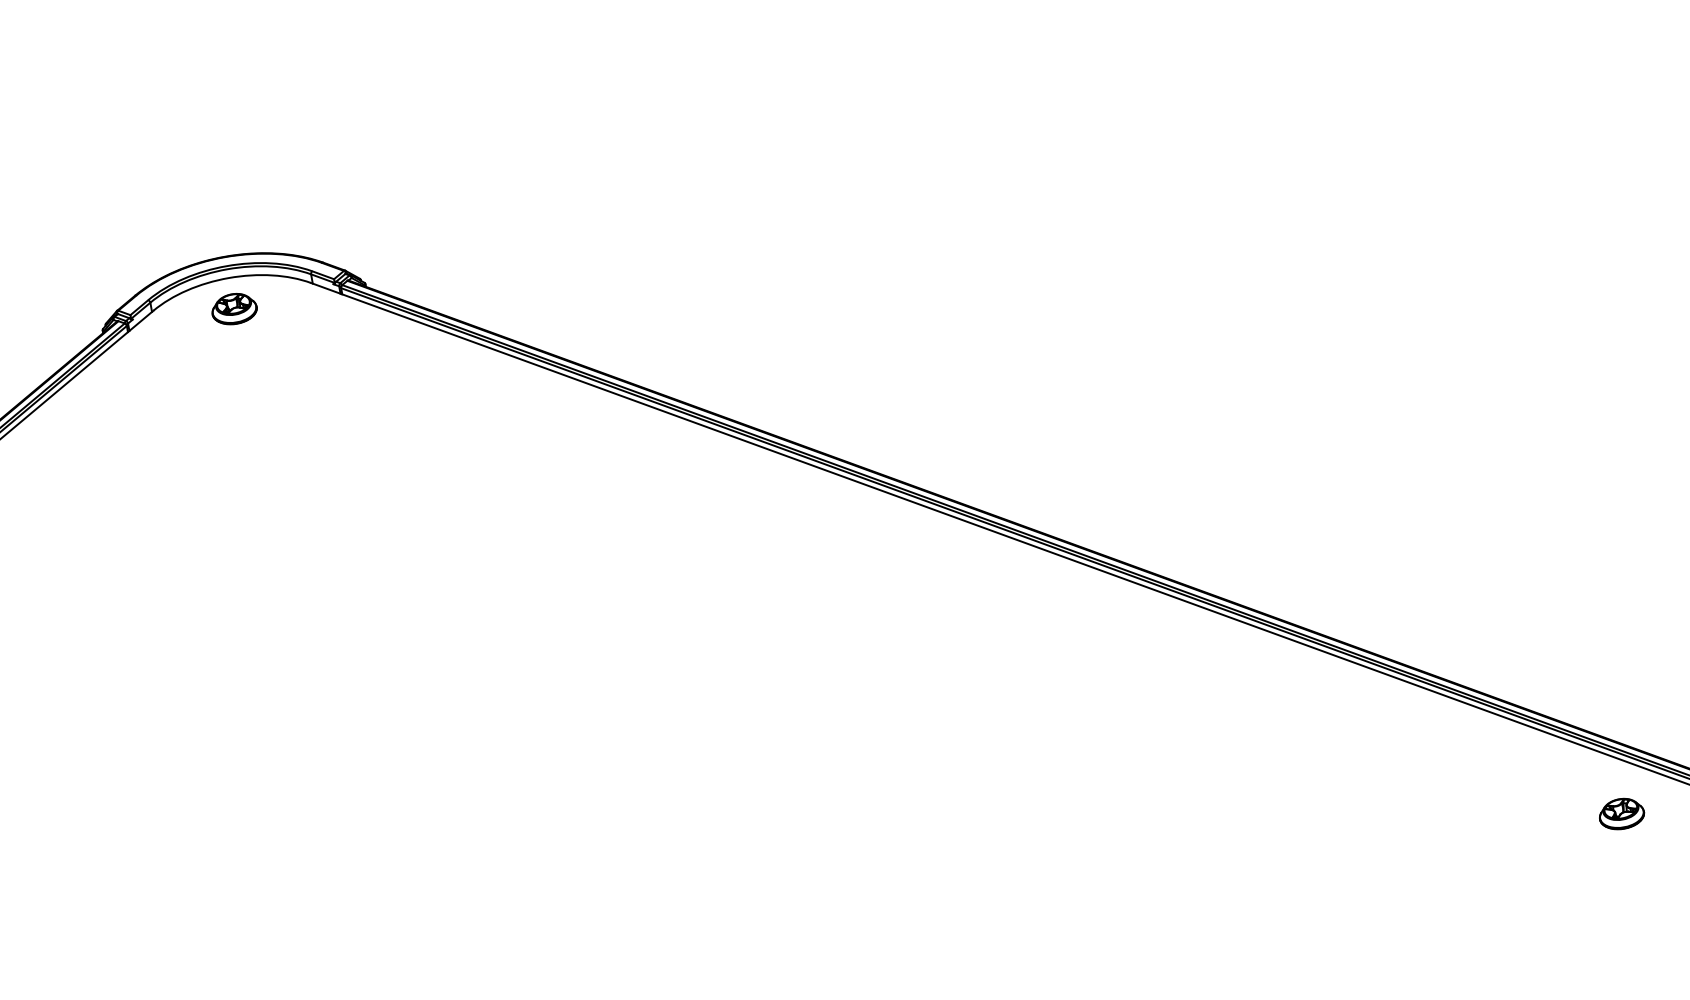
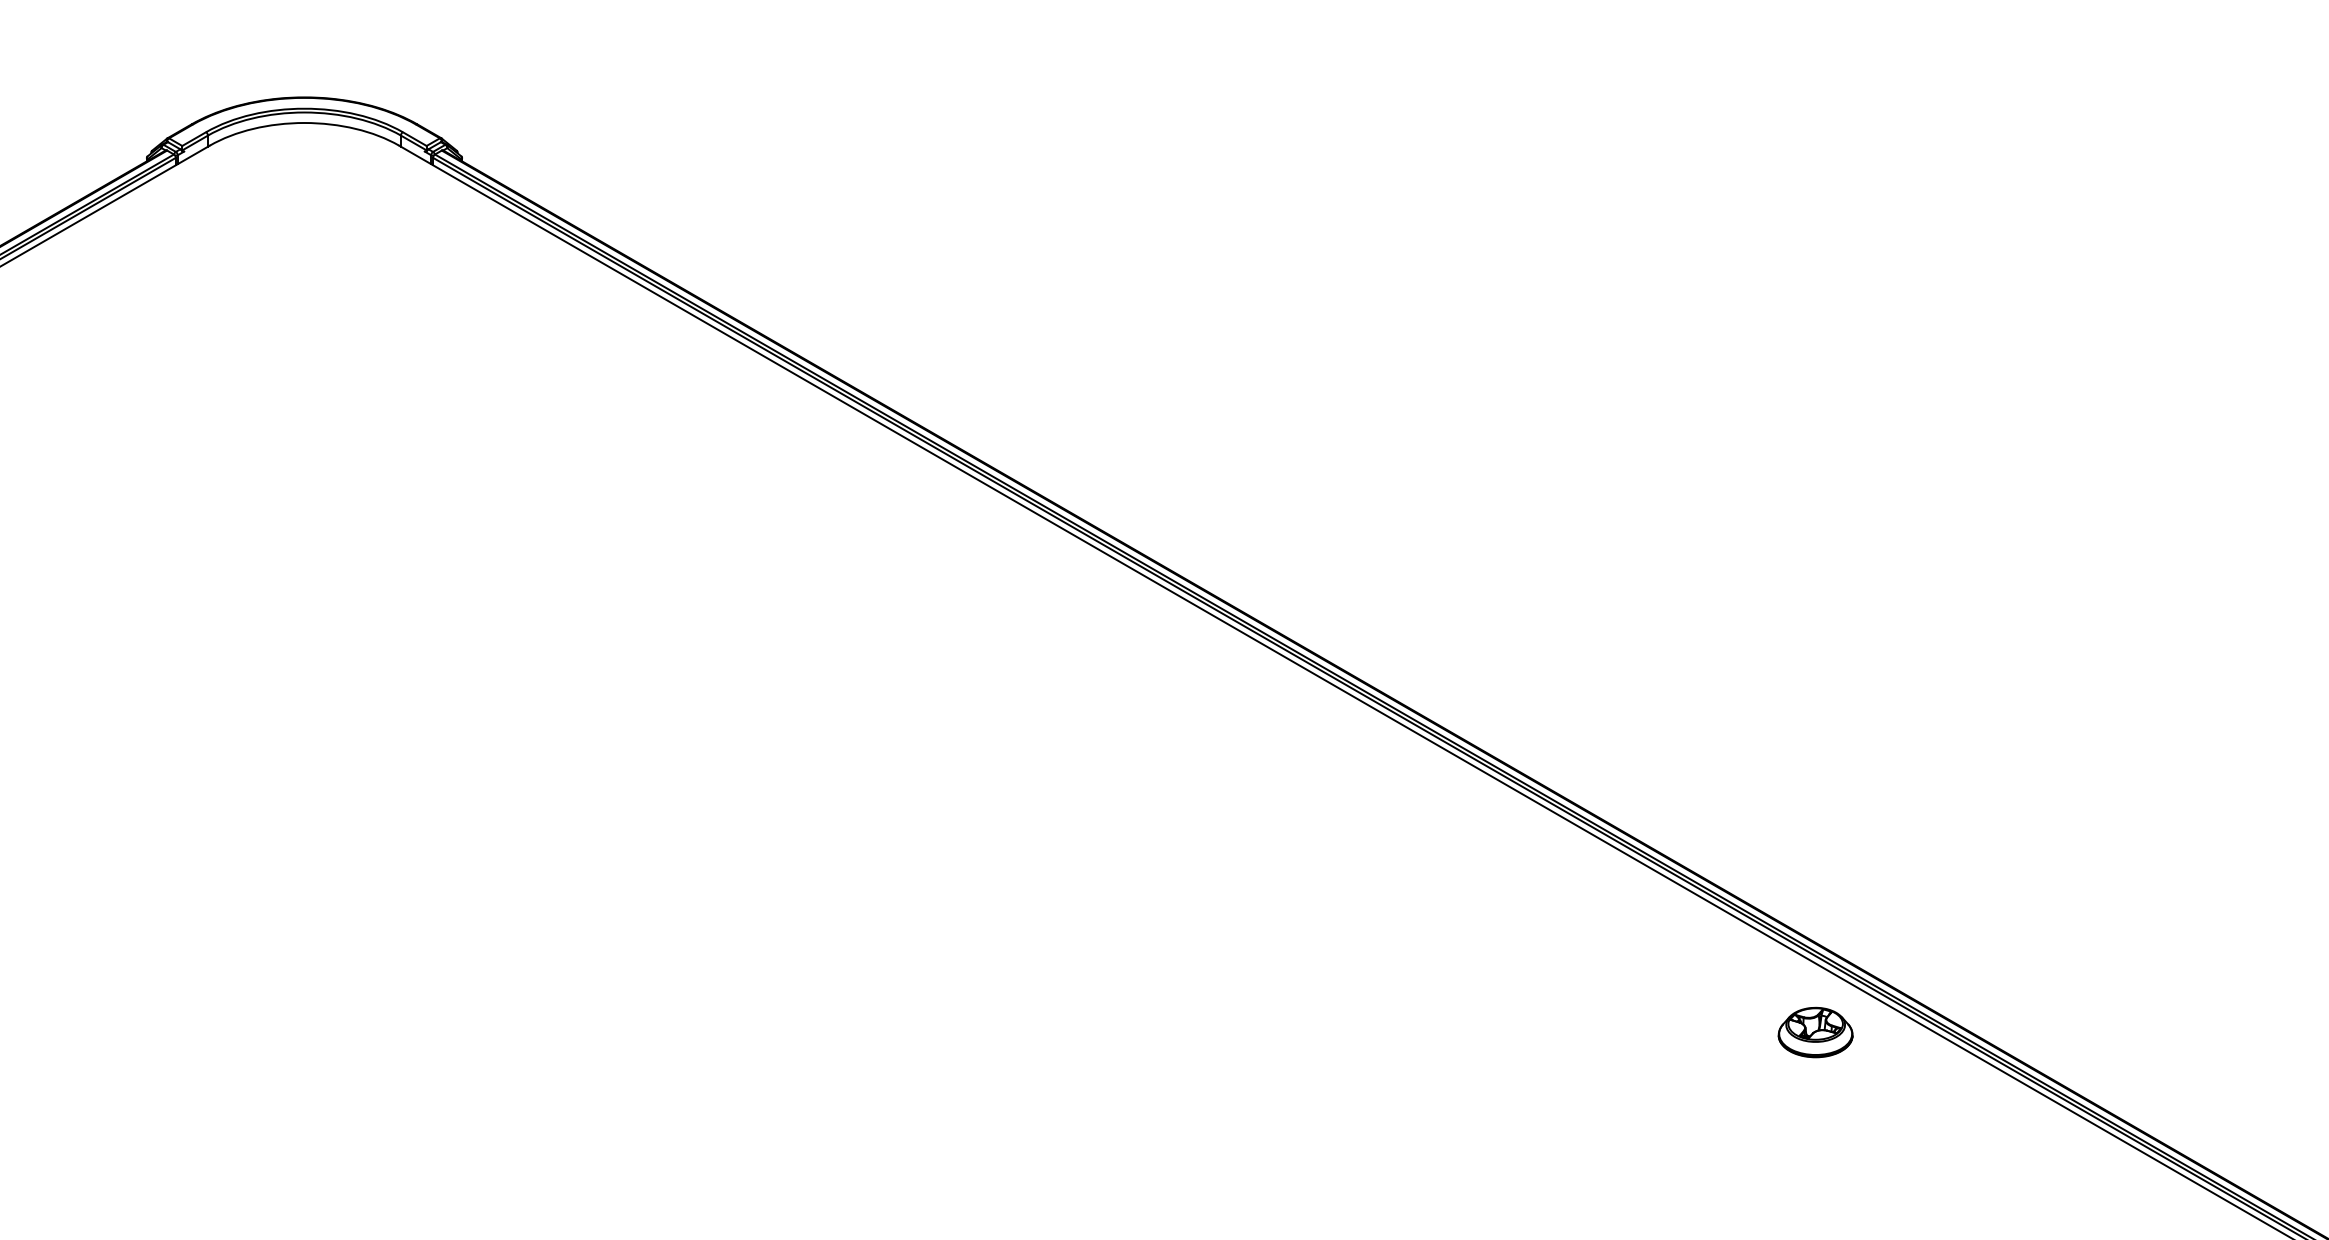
part: (234, 308) -> (304, 159), removed
part: (1621, 813) -> (1815, 1032), size x1.4

